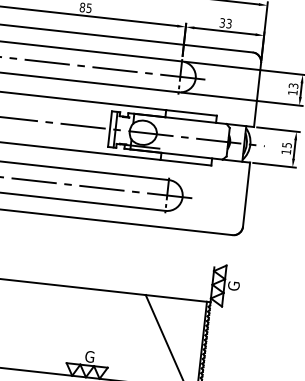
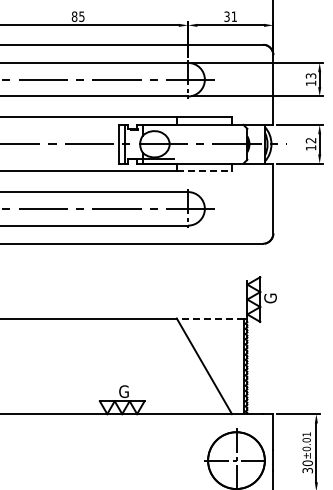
text: (228, 23) -> (233, 16), 33 -> 31
text: (286, 145) -> (310, 140), 15 -> 12
line: (186, 162) -> (204, 171), solid -> dashed
line: (175, 298) -> (209, 318), solid -> dashed

